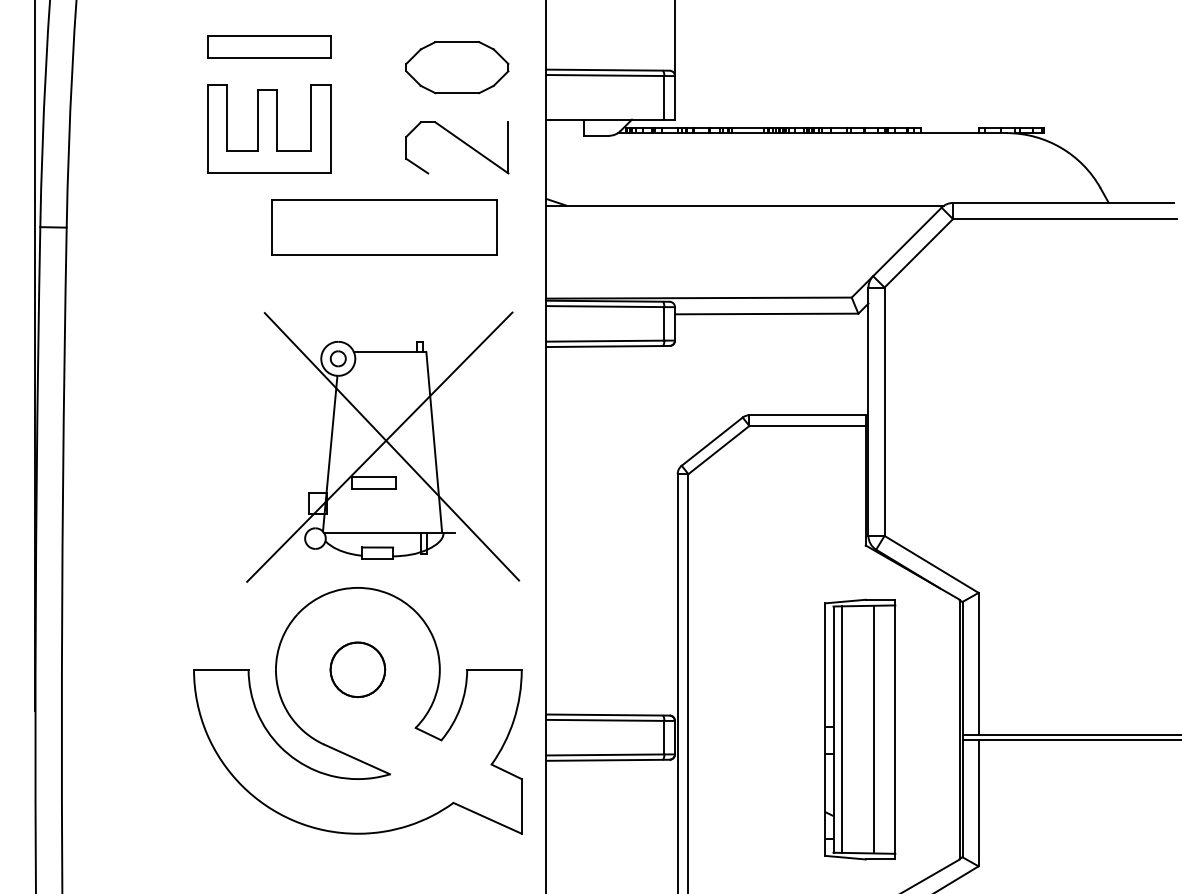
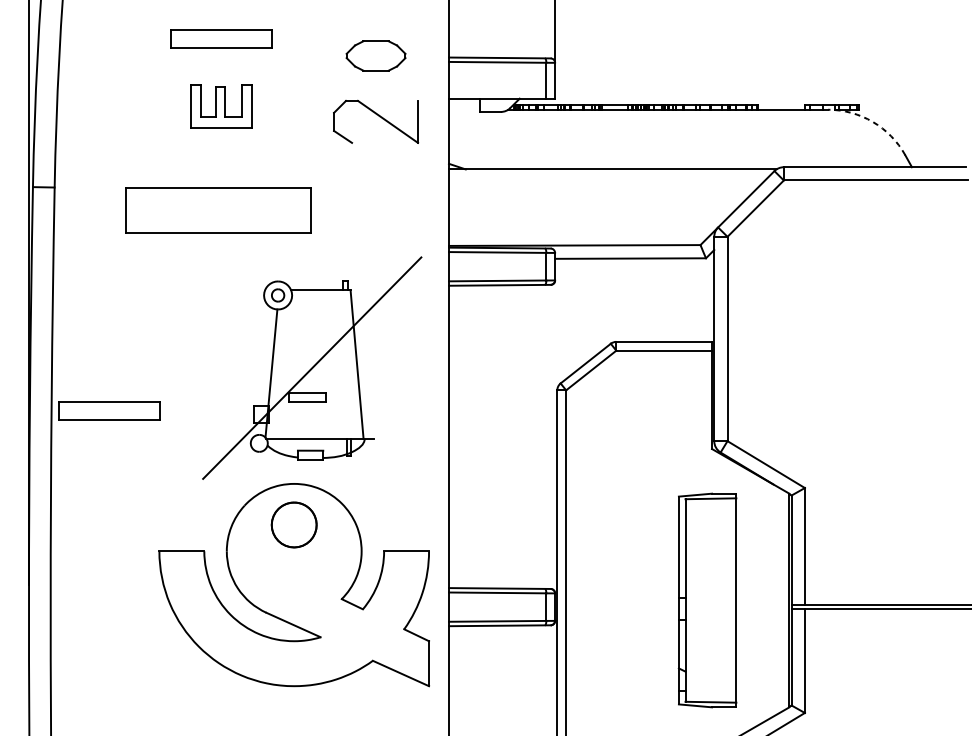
part: (457, 67) -> (376, 55), size x0.7
part: (269, 128) -> (221, 105), size x0.6
arc: (1061, 147) -> (873, 121), solid -> dashed
part: (384, 227) -> (218, 210), moved
line: (391, 446) -> (321, 367), removed
part: (133, 498) -> (109, 410), added
part: (357, 669) -> (293, 524), moved
line: (842, 729) -> (692, 600), removed
line: (873, 729) -> (718, 600), removed

